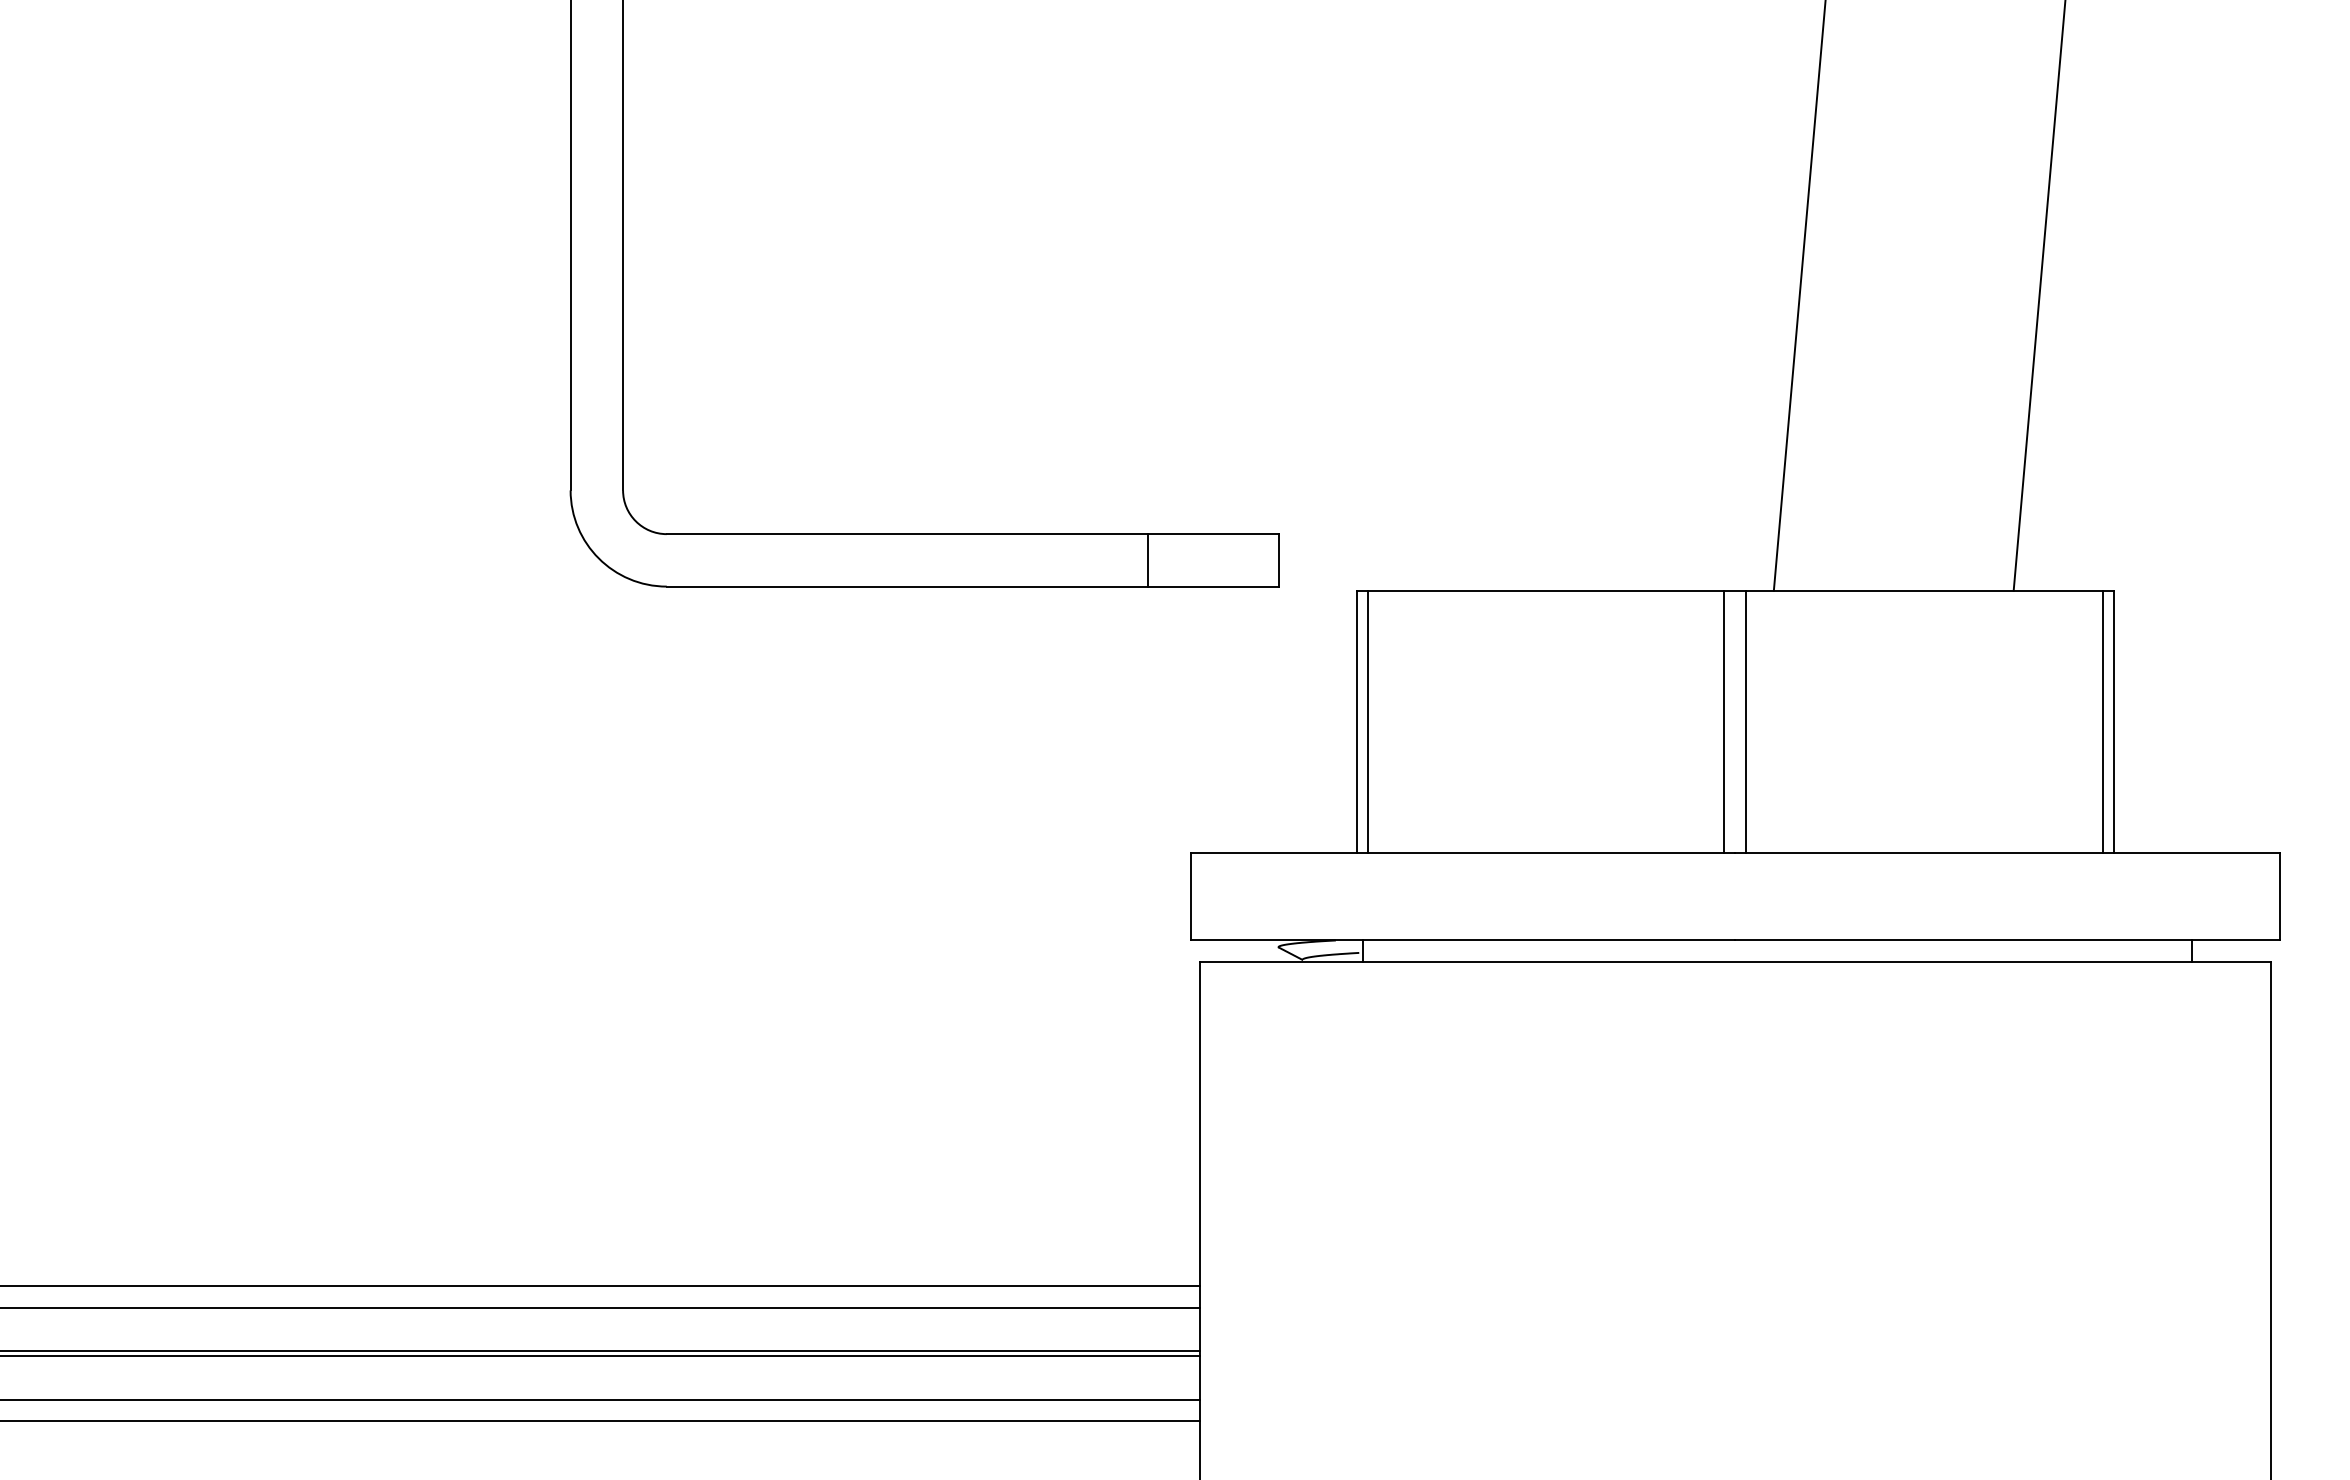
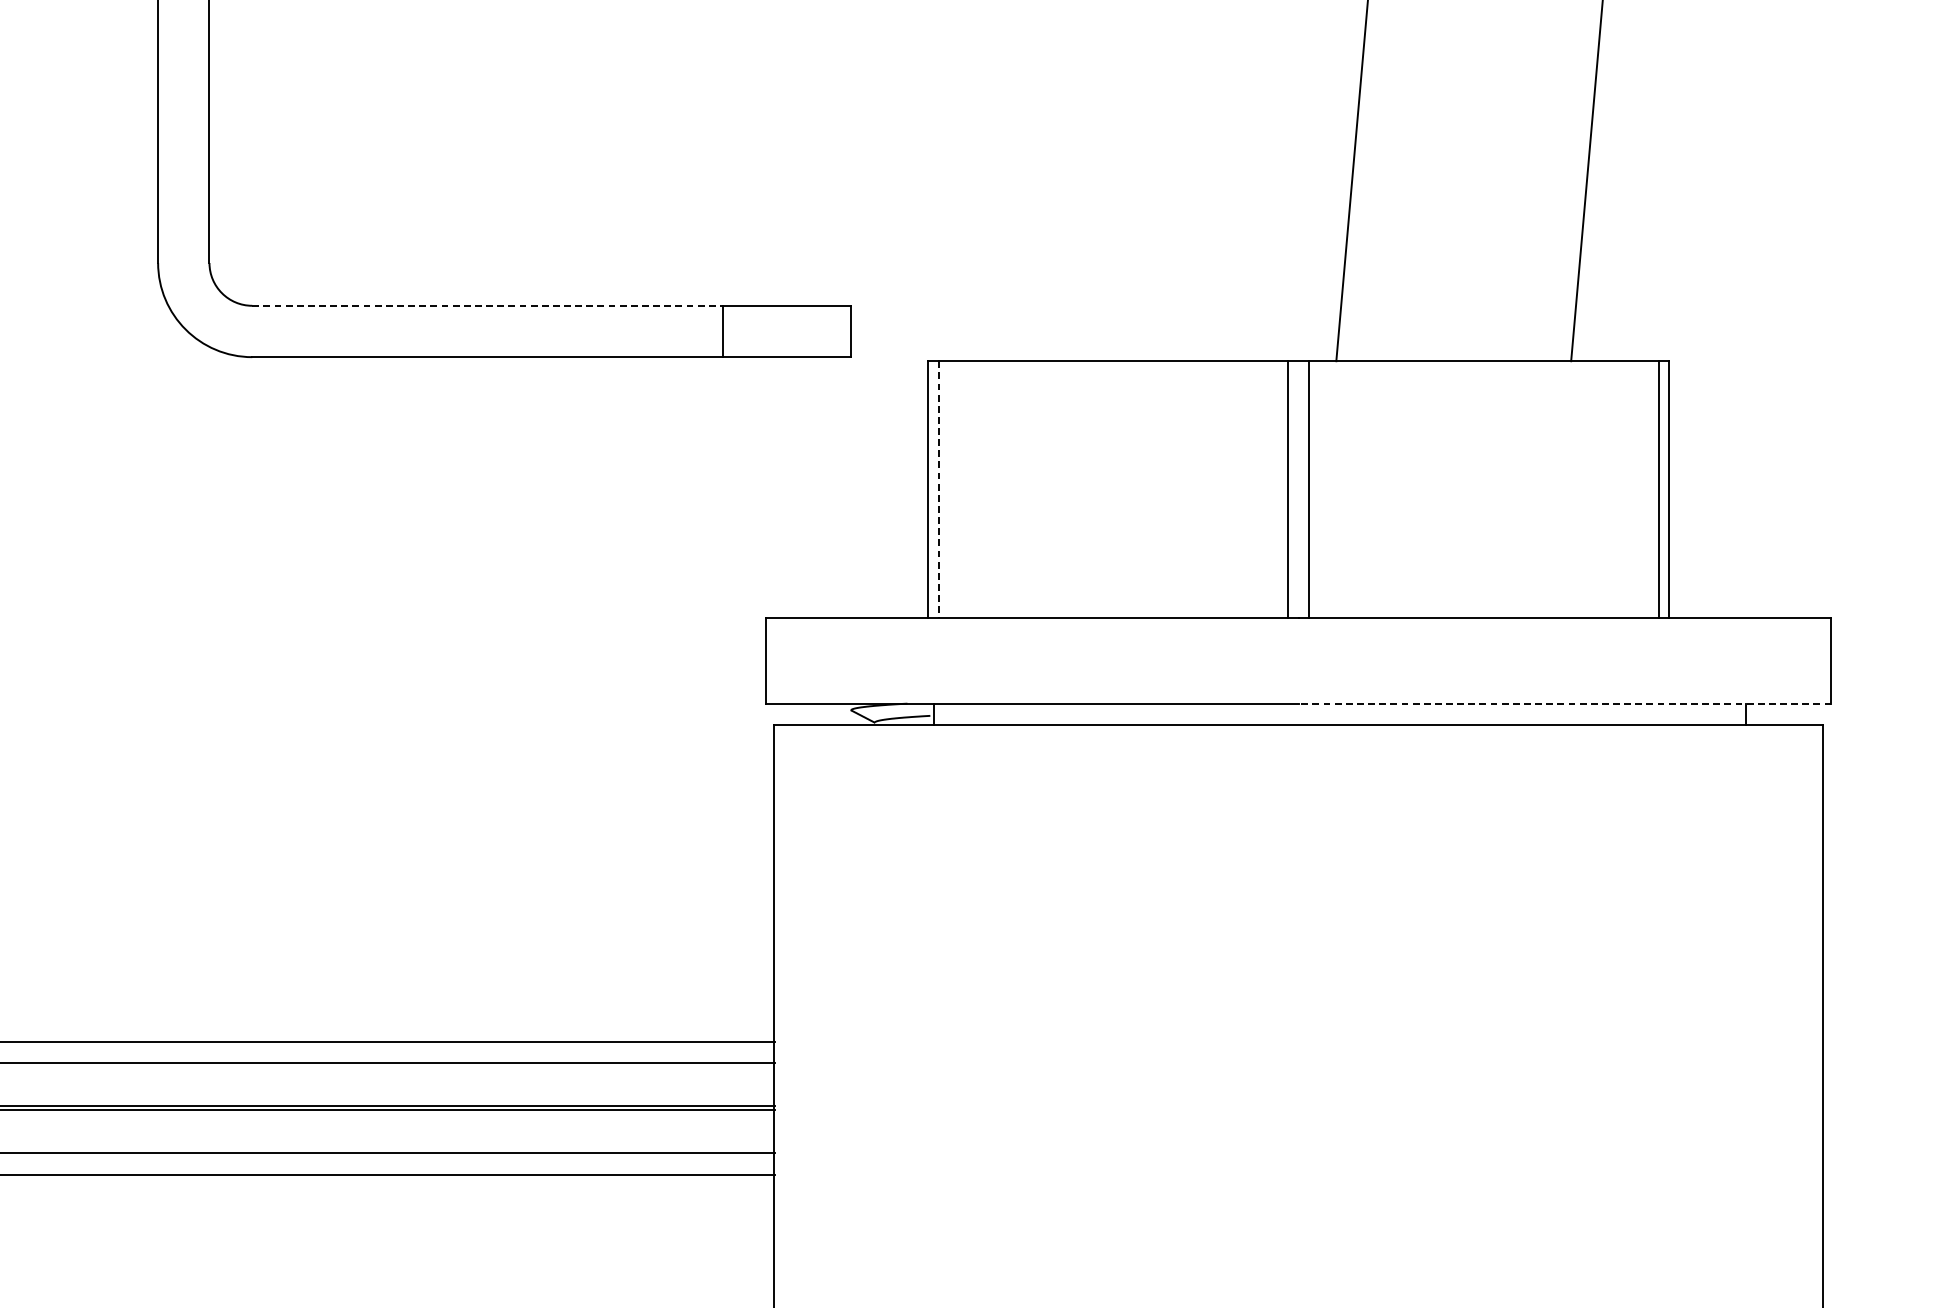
line: (907, 534) -> (487, 306), solid -> dashed
line: (1367, 722) -> (938, 490), solid -> dashed
line: (2006, 940) -> (1564, 703), solid -> dashed

